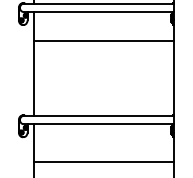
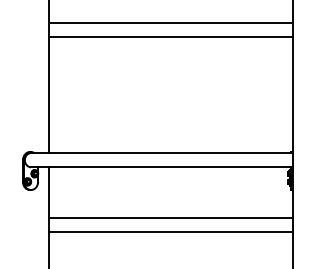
line: (103, 49) -> (170, 37), added
line: (103, 153) -> (170, 218), added

